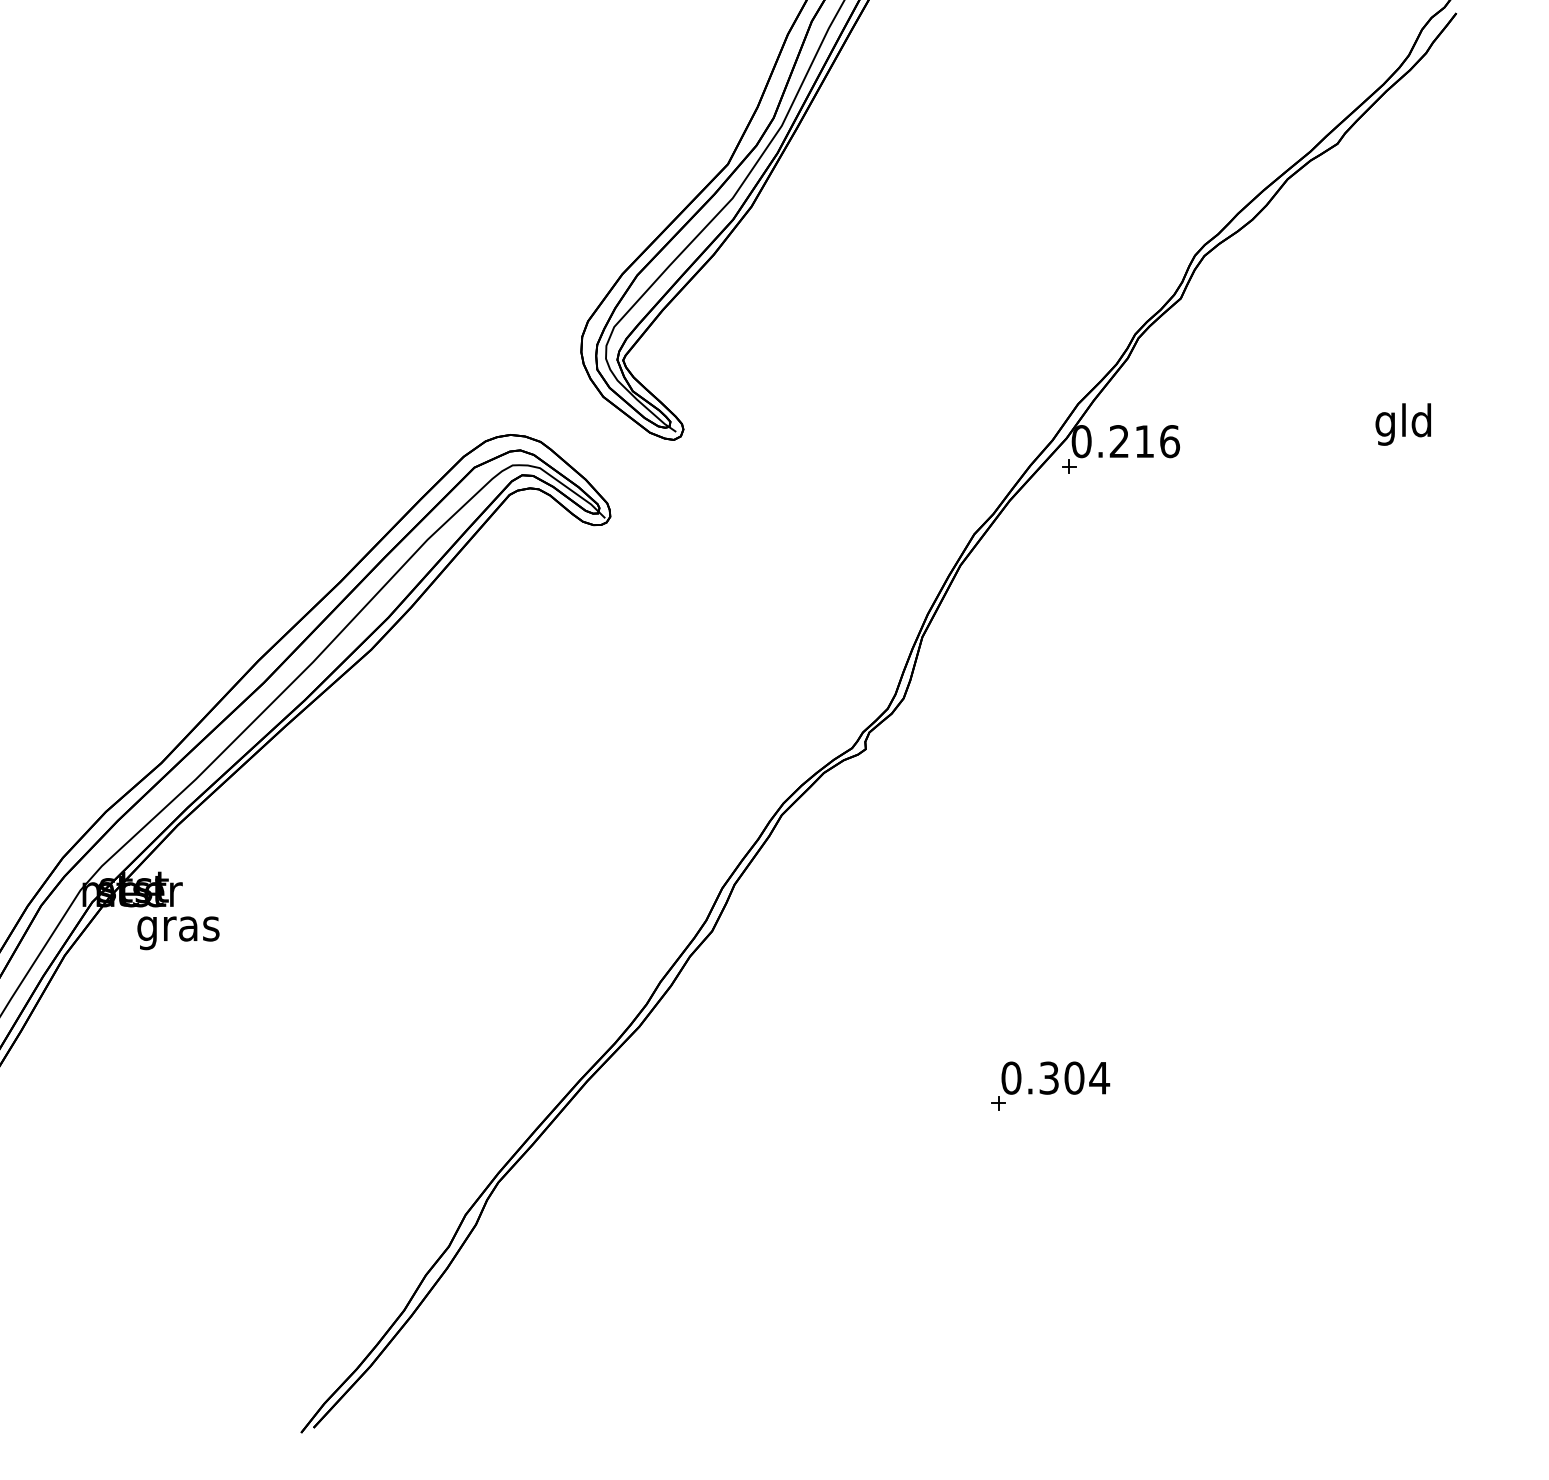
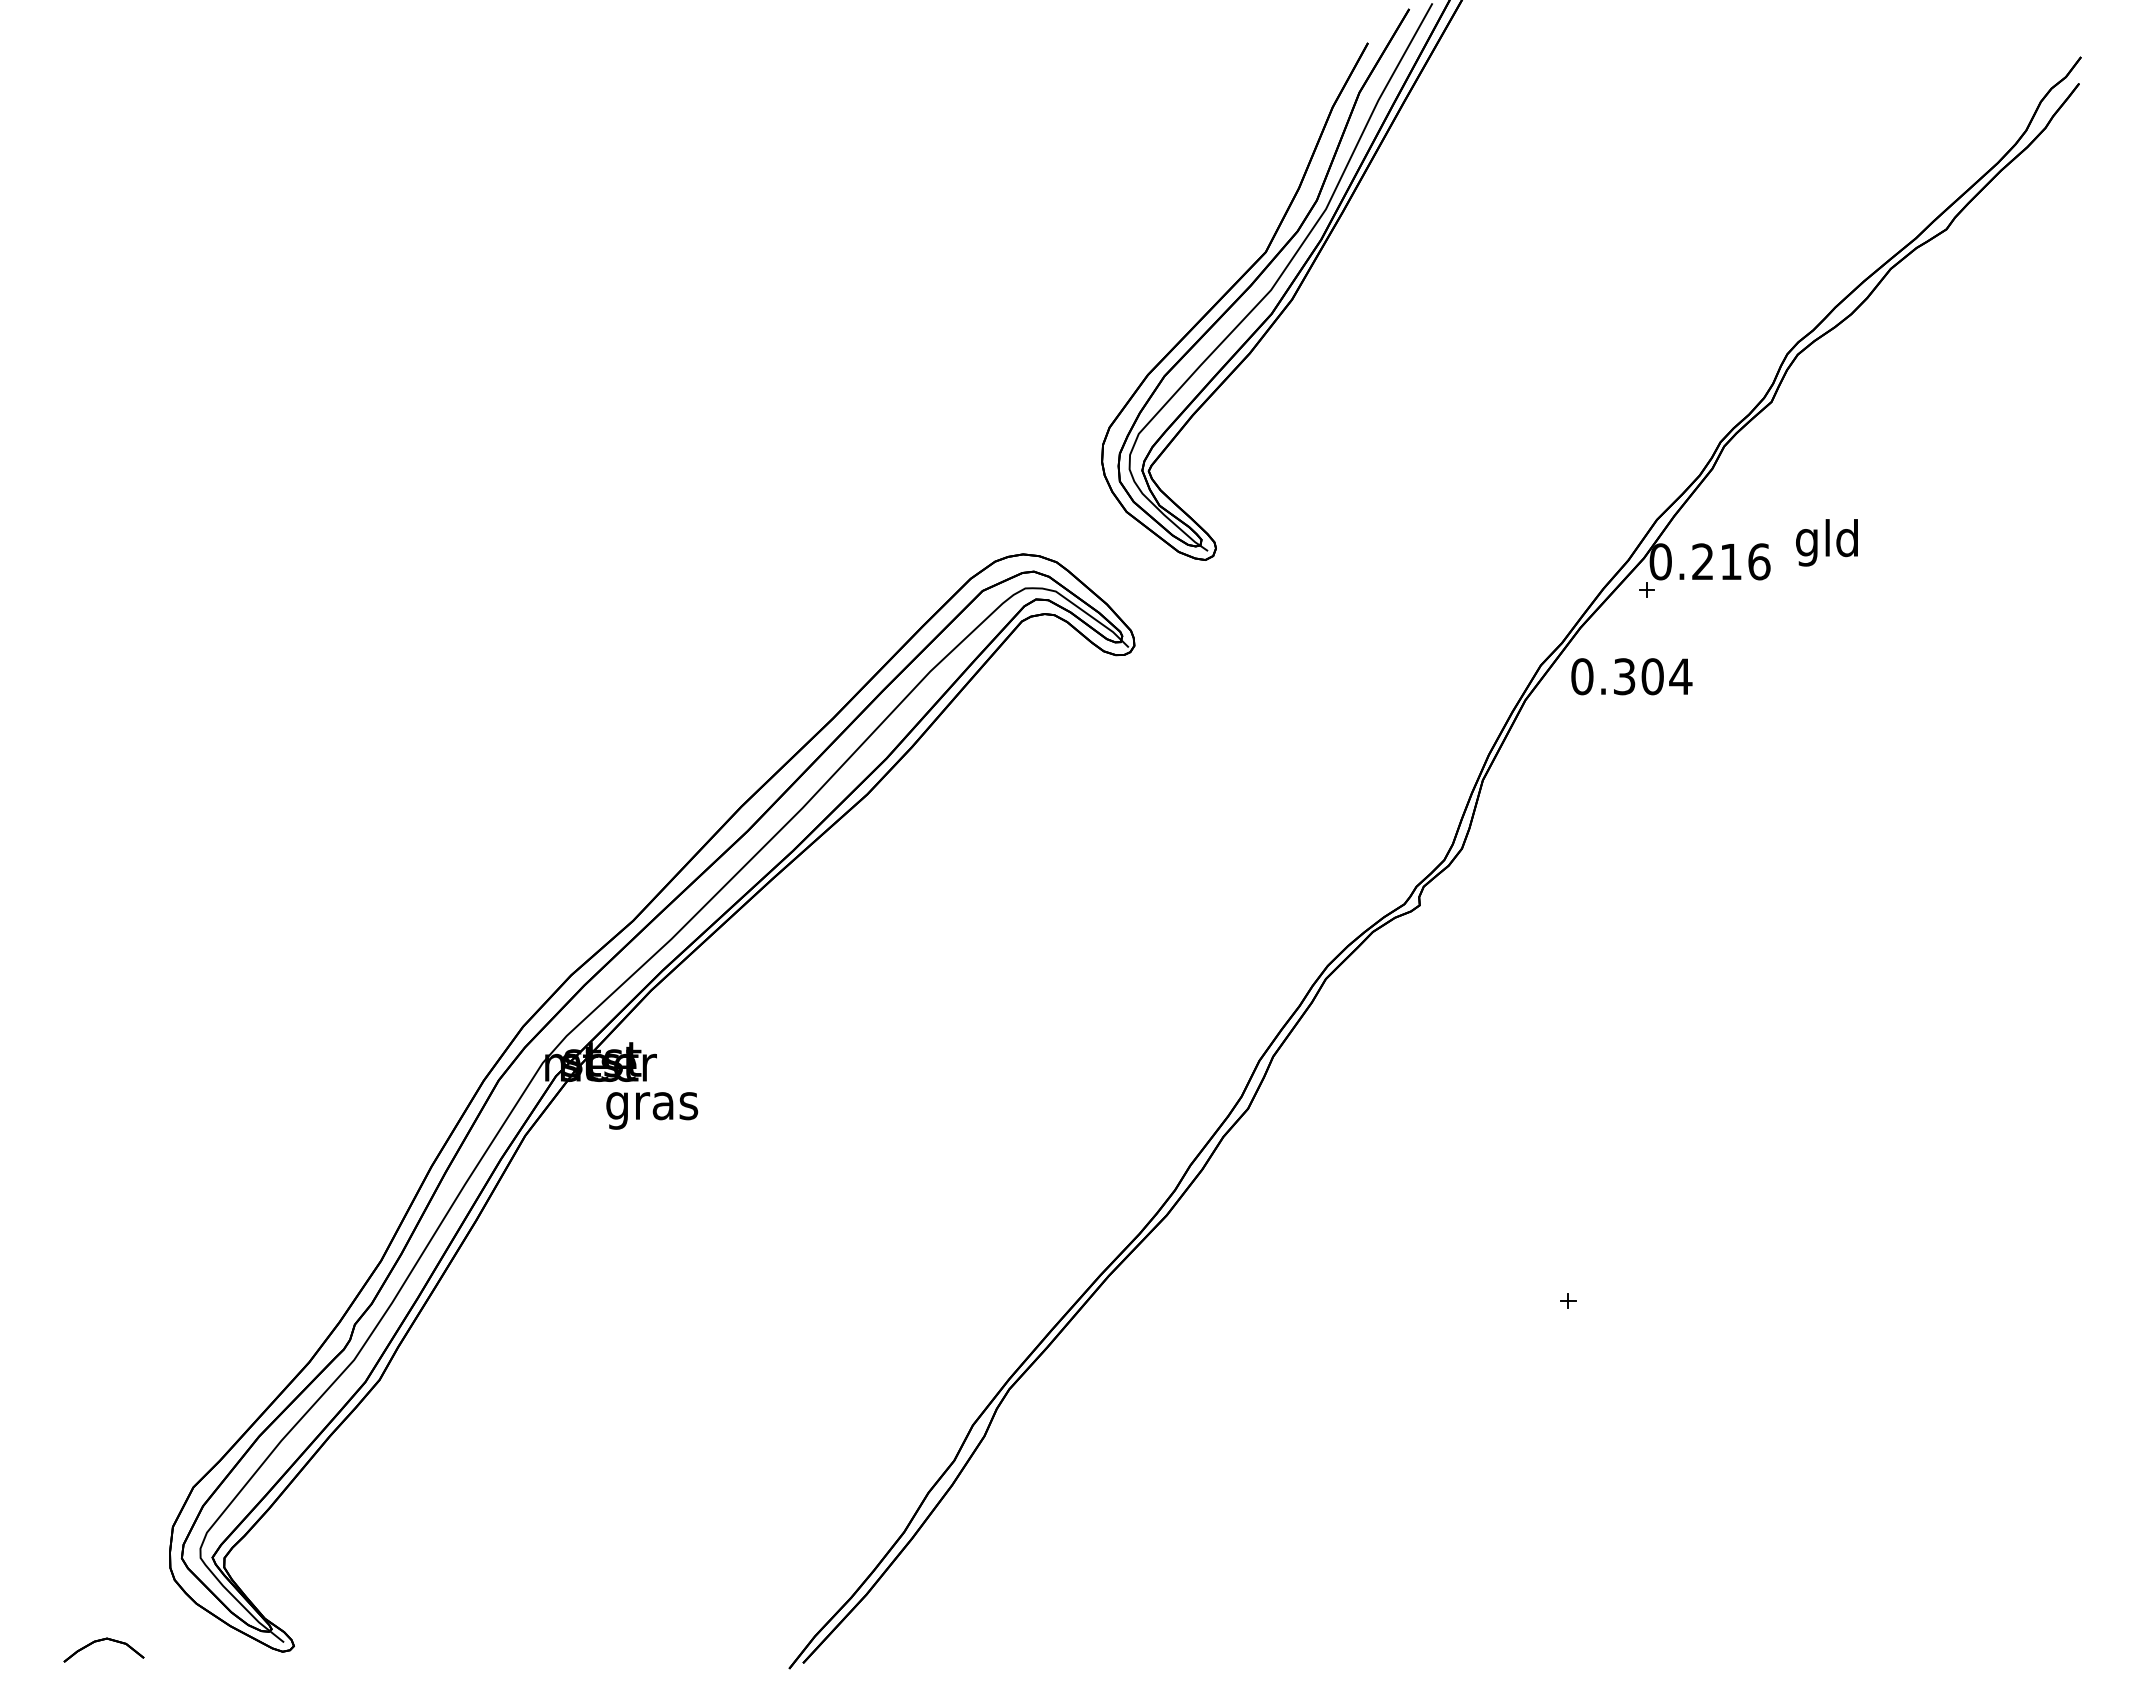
text: (1402, 424) -> (1826, 542), moved
text: (1055, 1077) -> (1631, 676), moved

